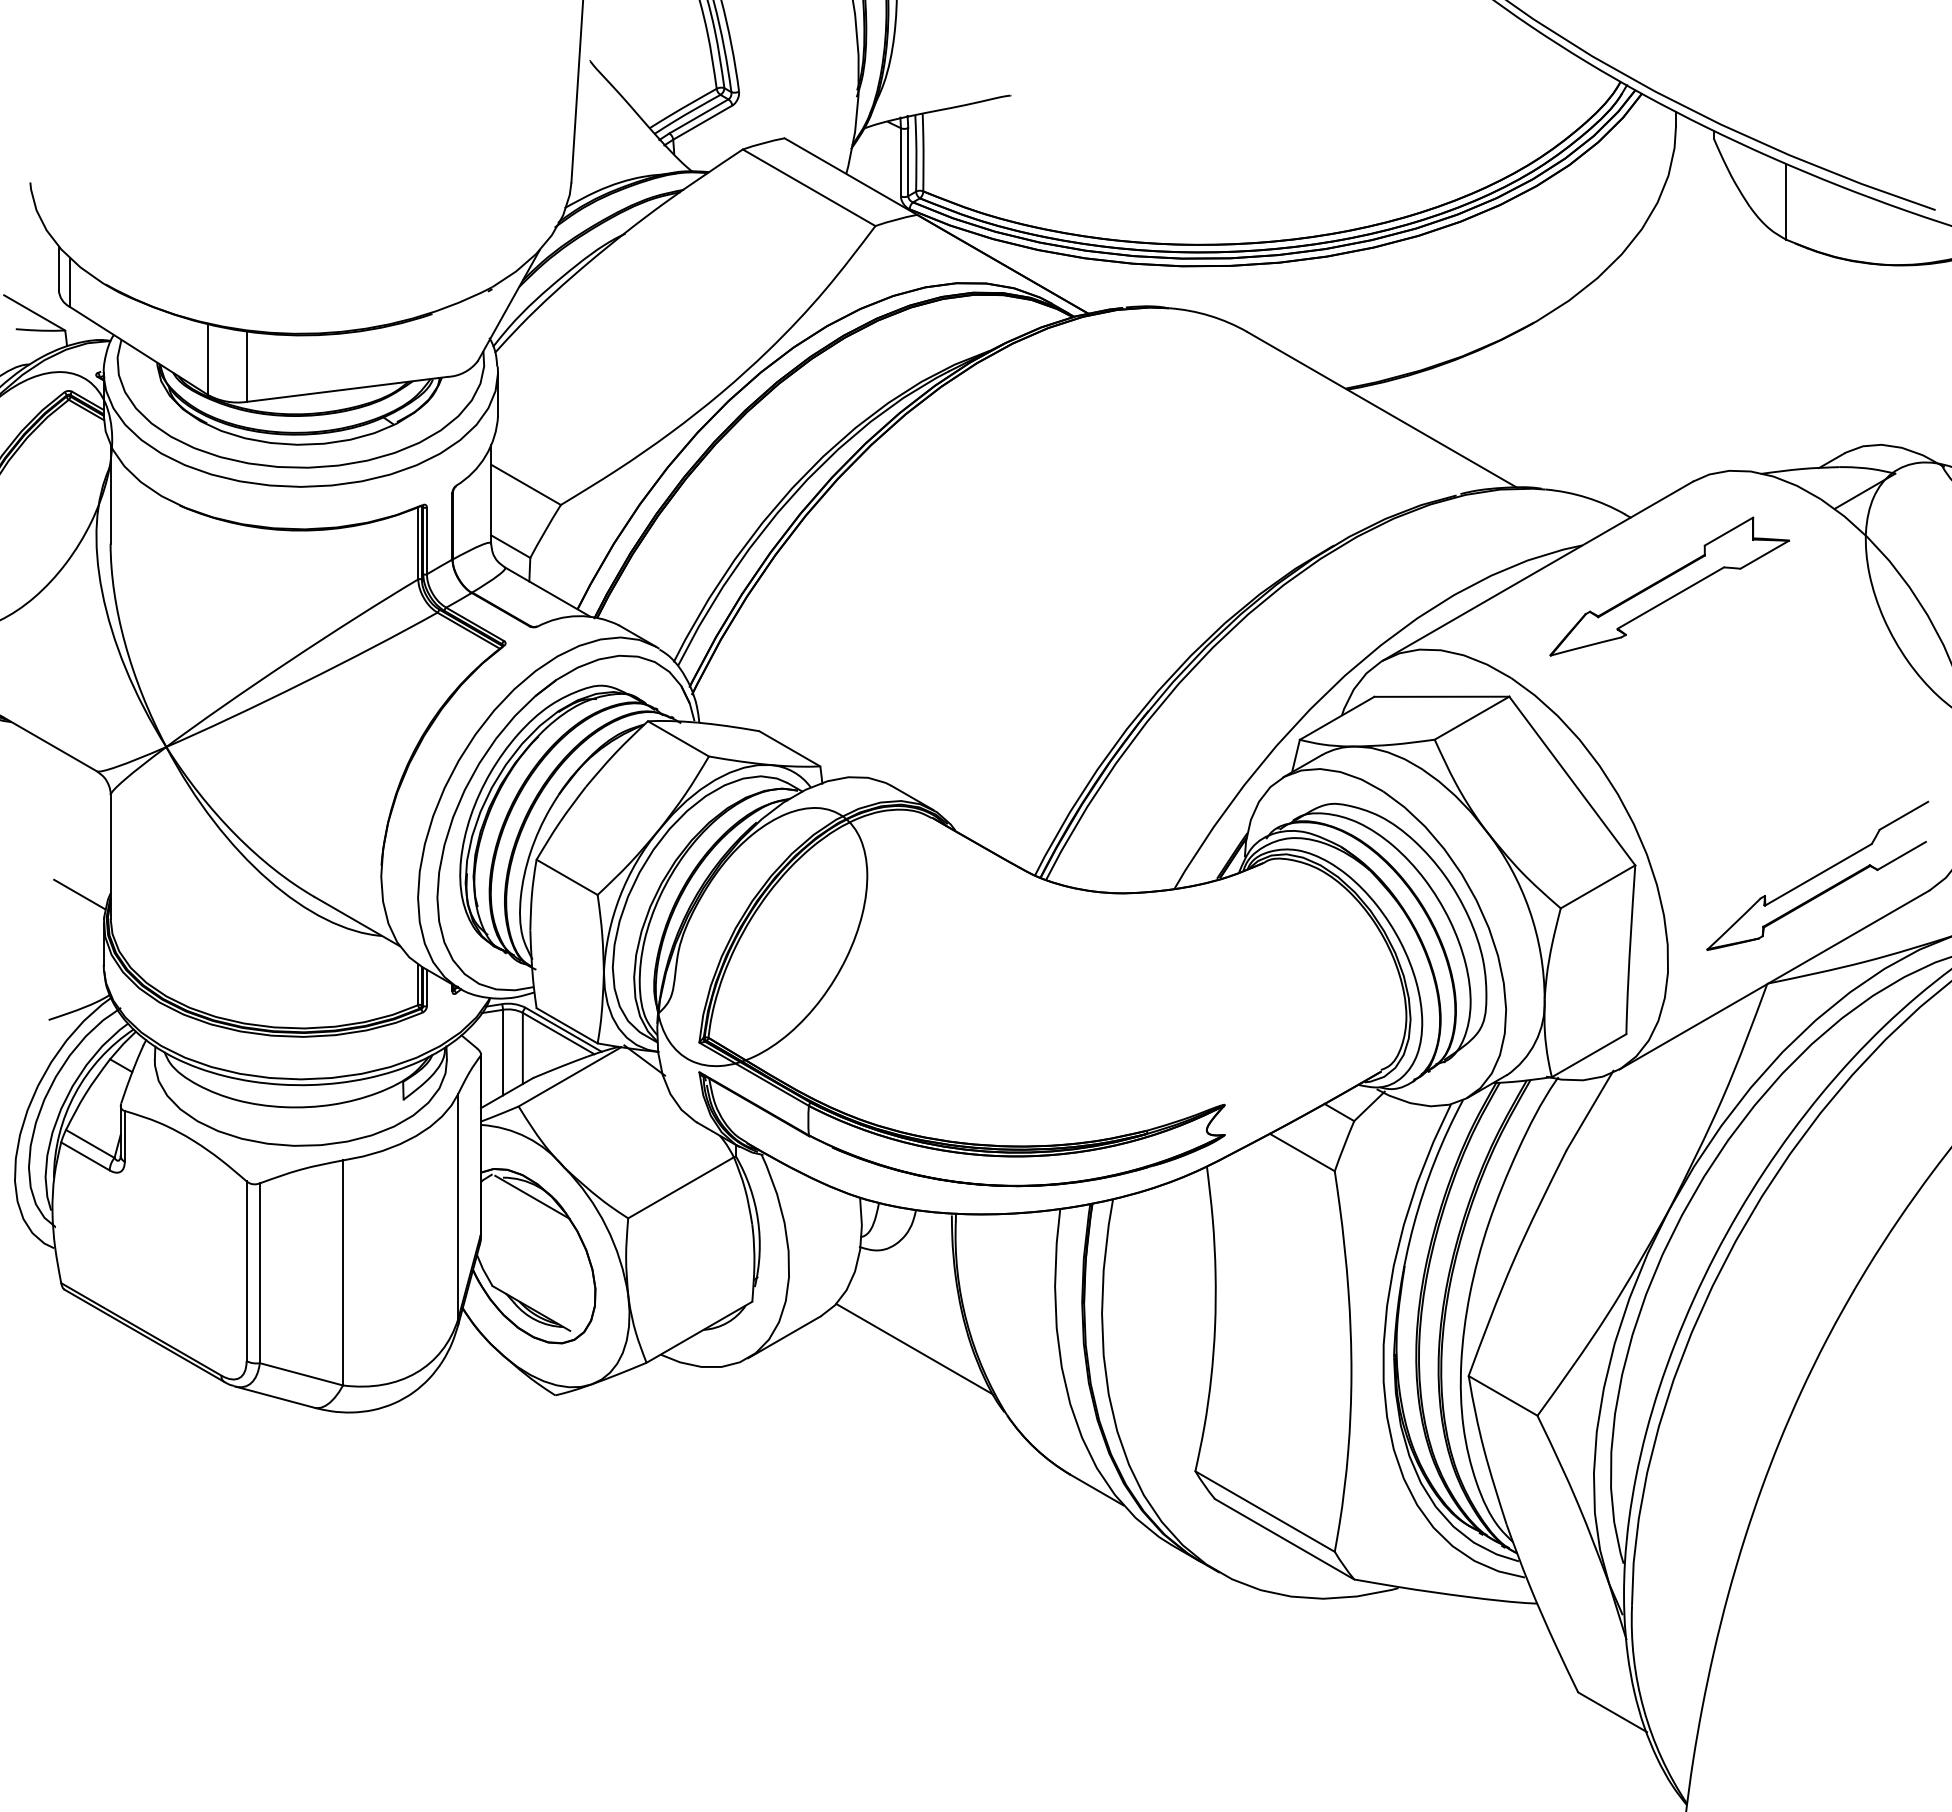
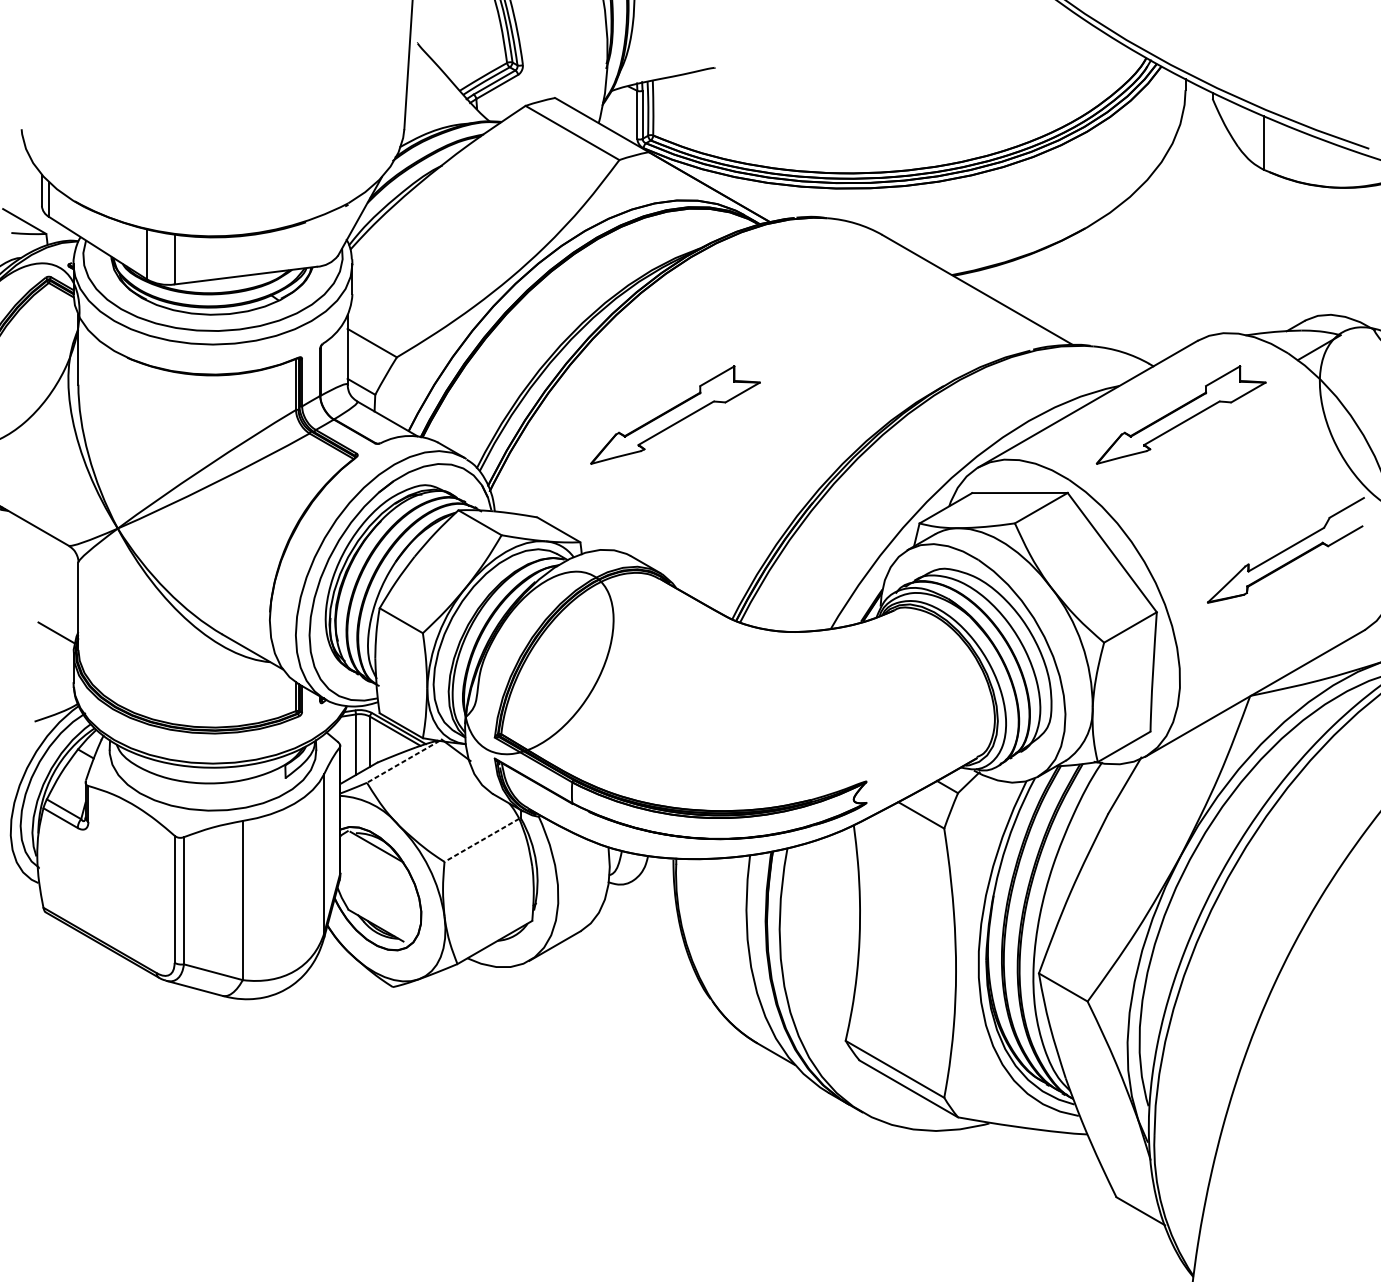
part: (954, 586) -> (675, 415), added
part: (1817, 875) -> (1285, 550), moved
line: (569, 1077) -> (402, 762), solid -> dashed
line: (680, 1188) -> (481, 840), solid -> dashed
line: (914, 1348) -> (647, 953), removed

